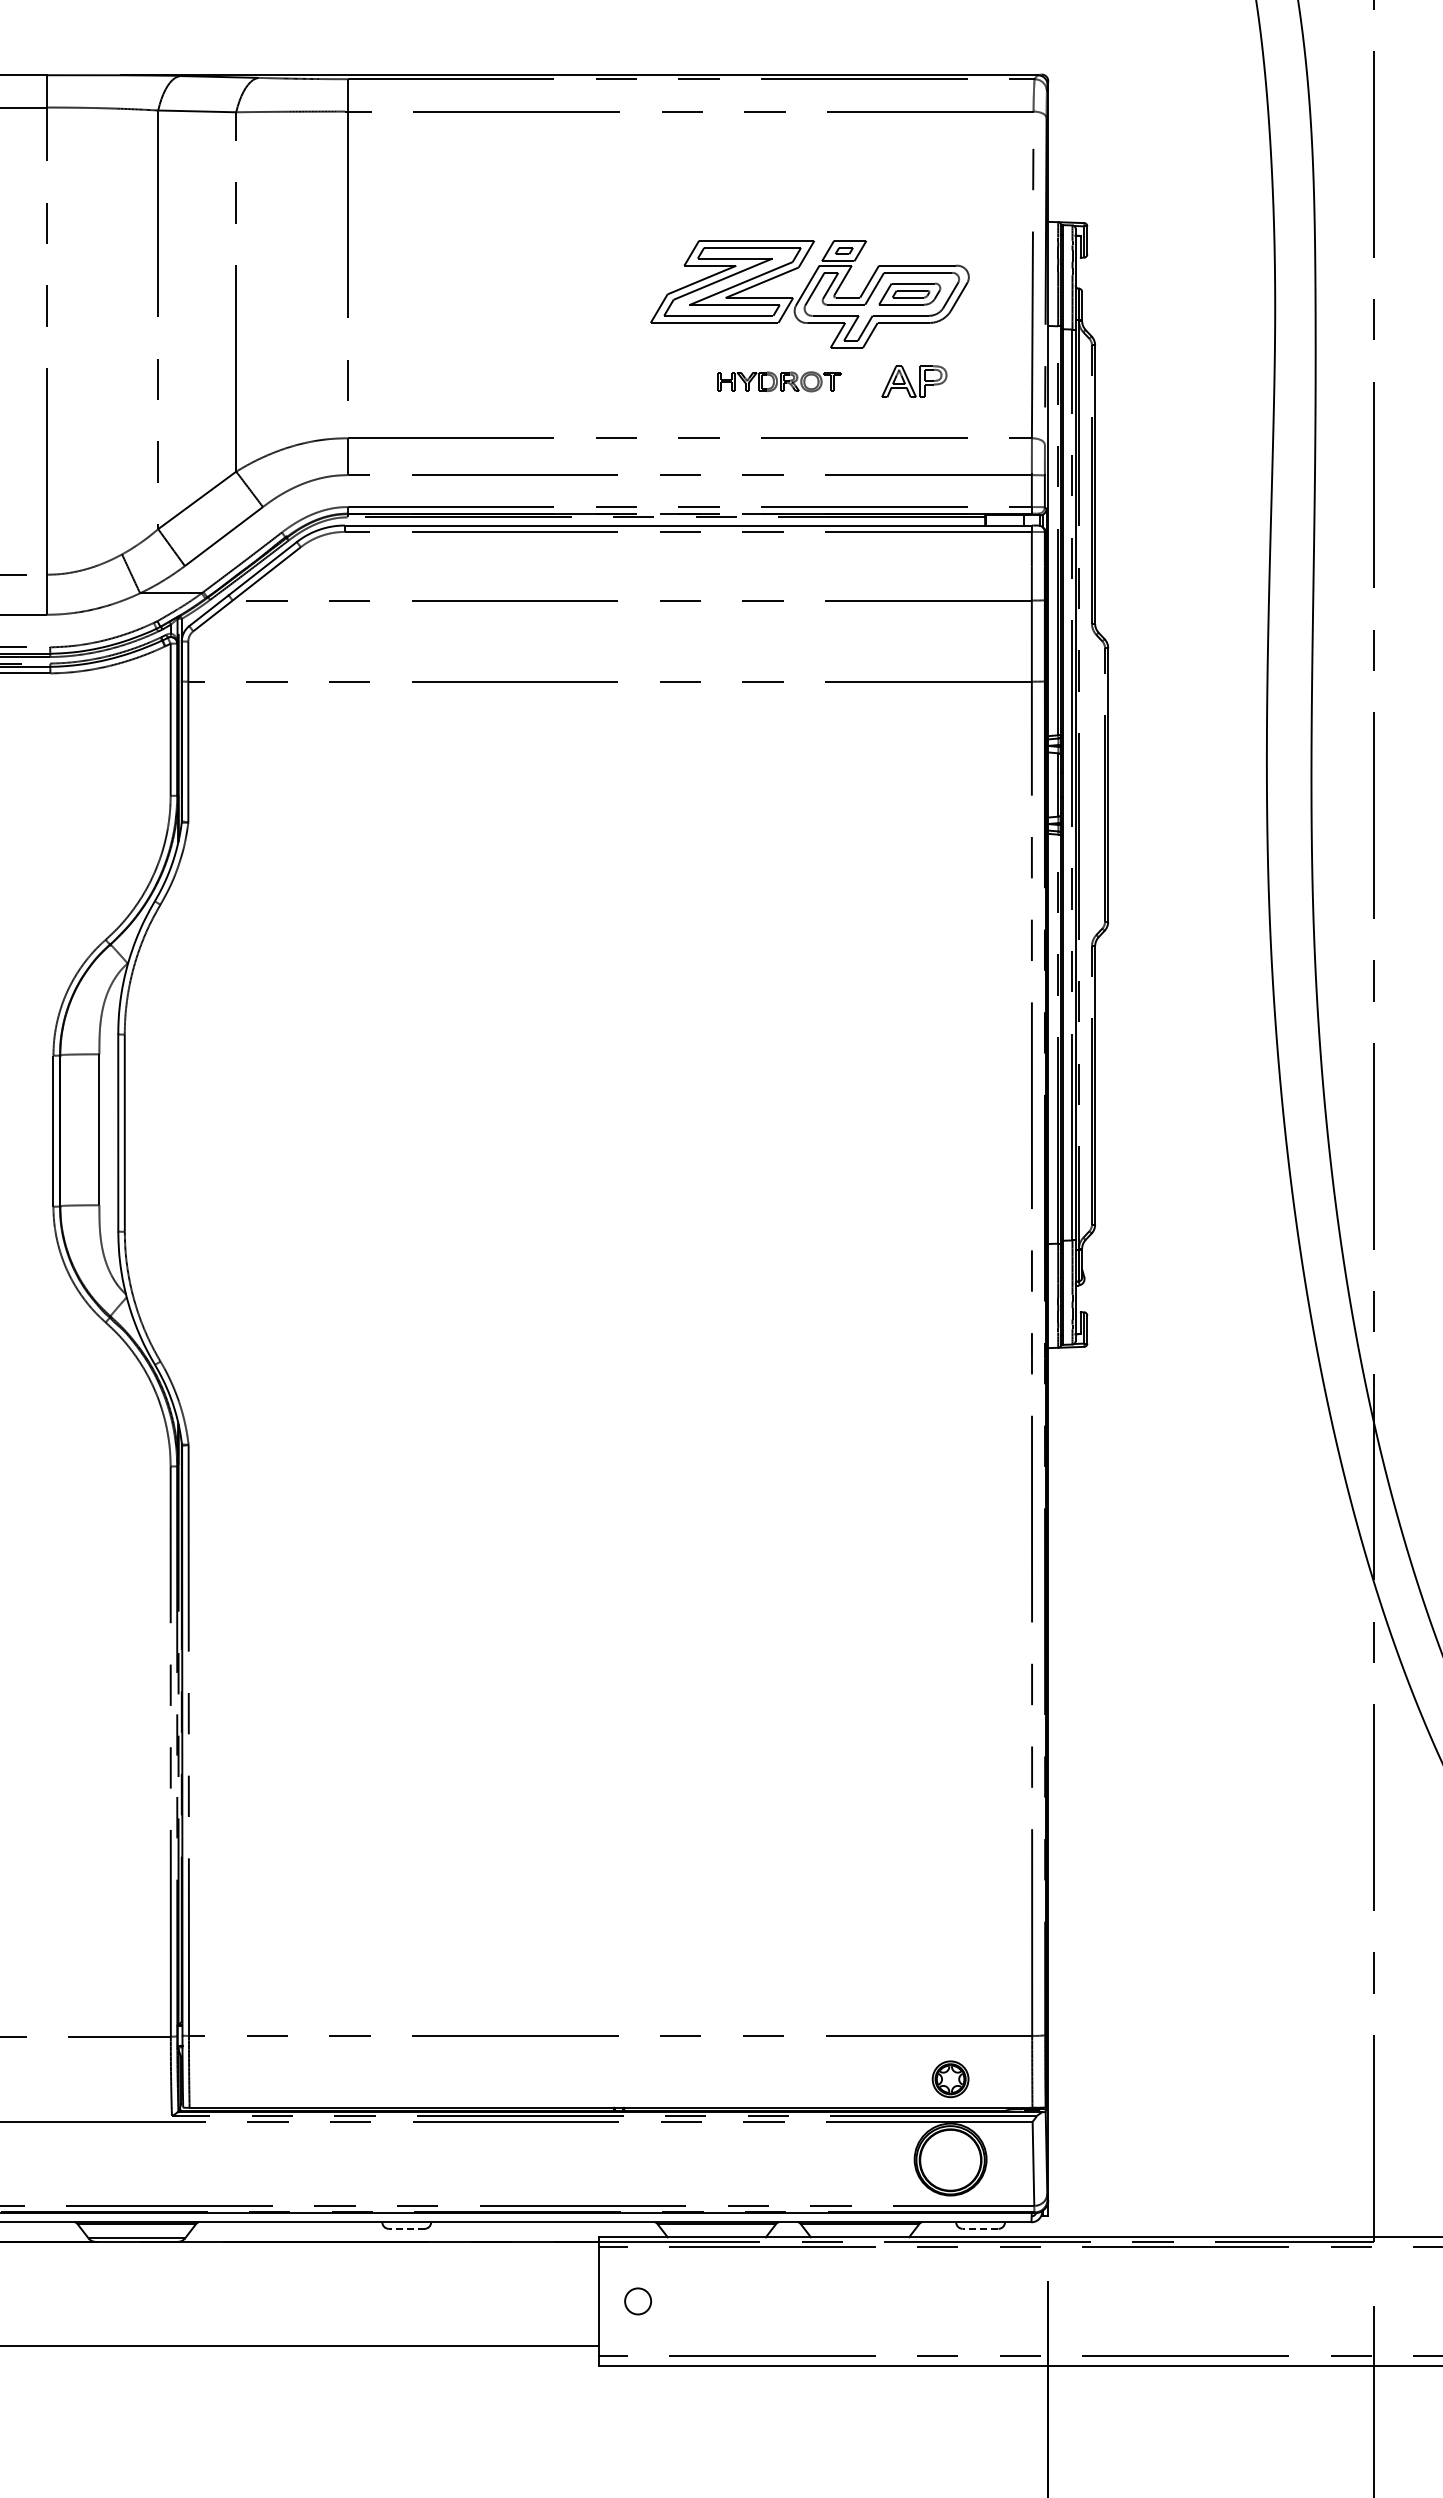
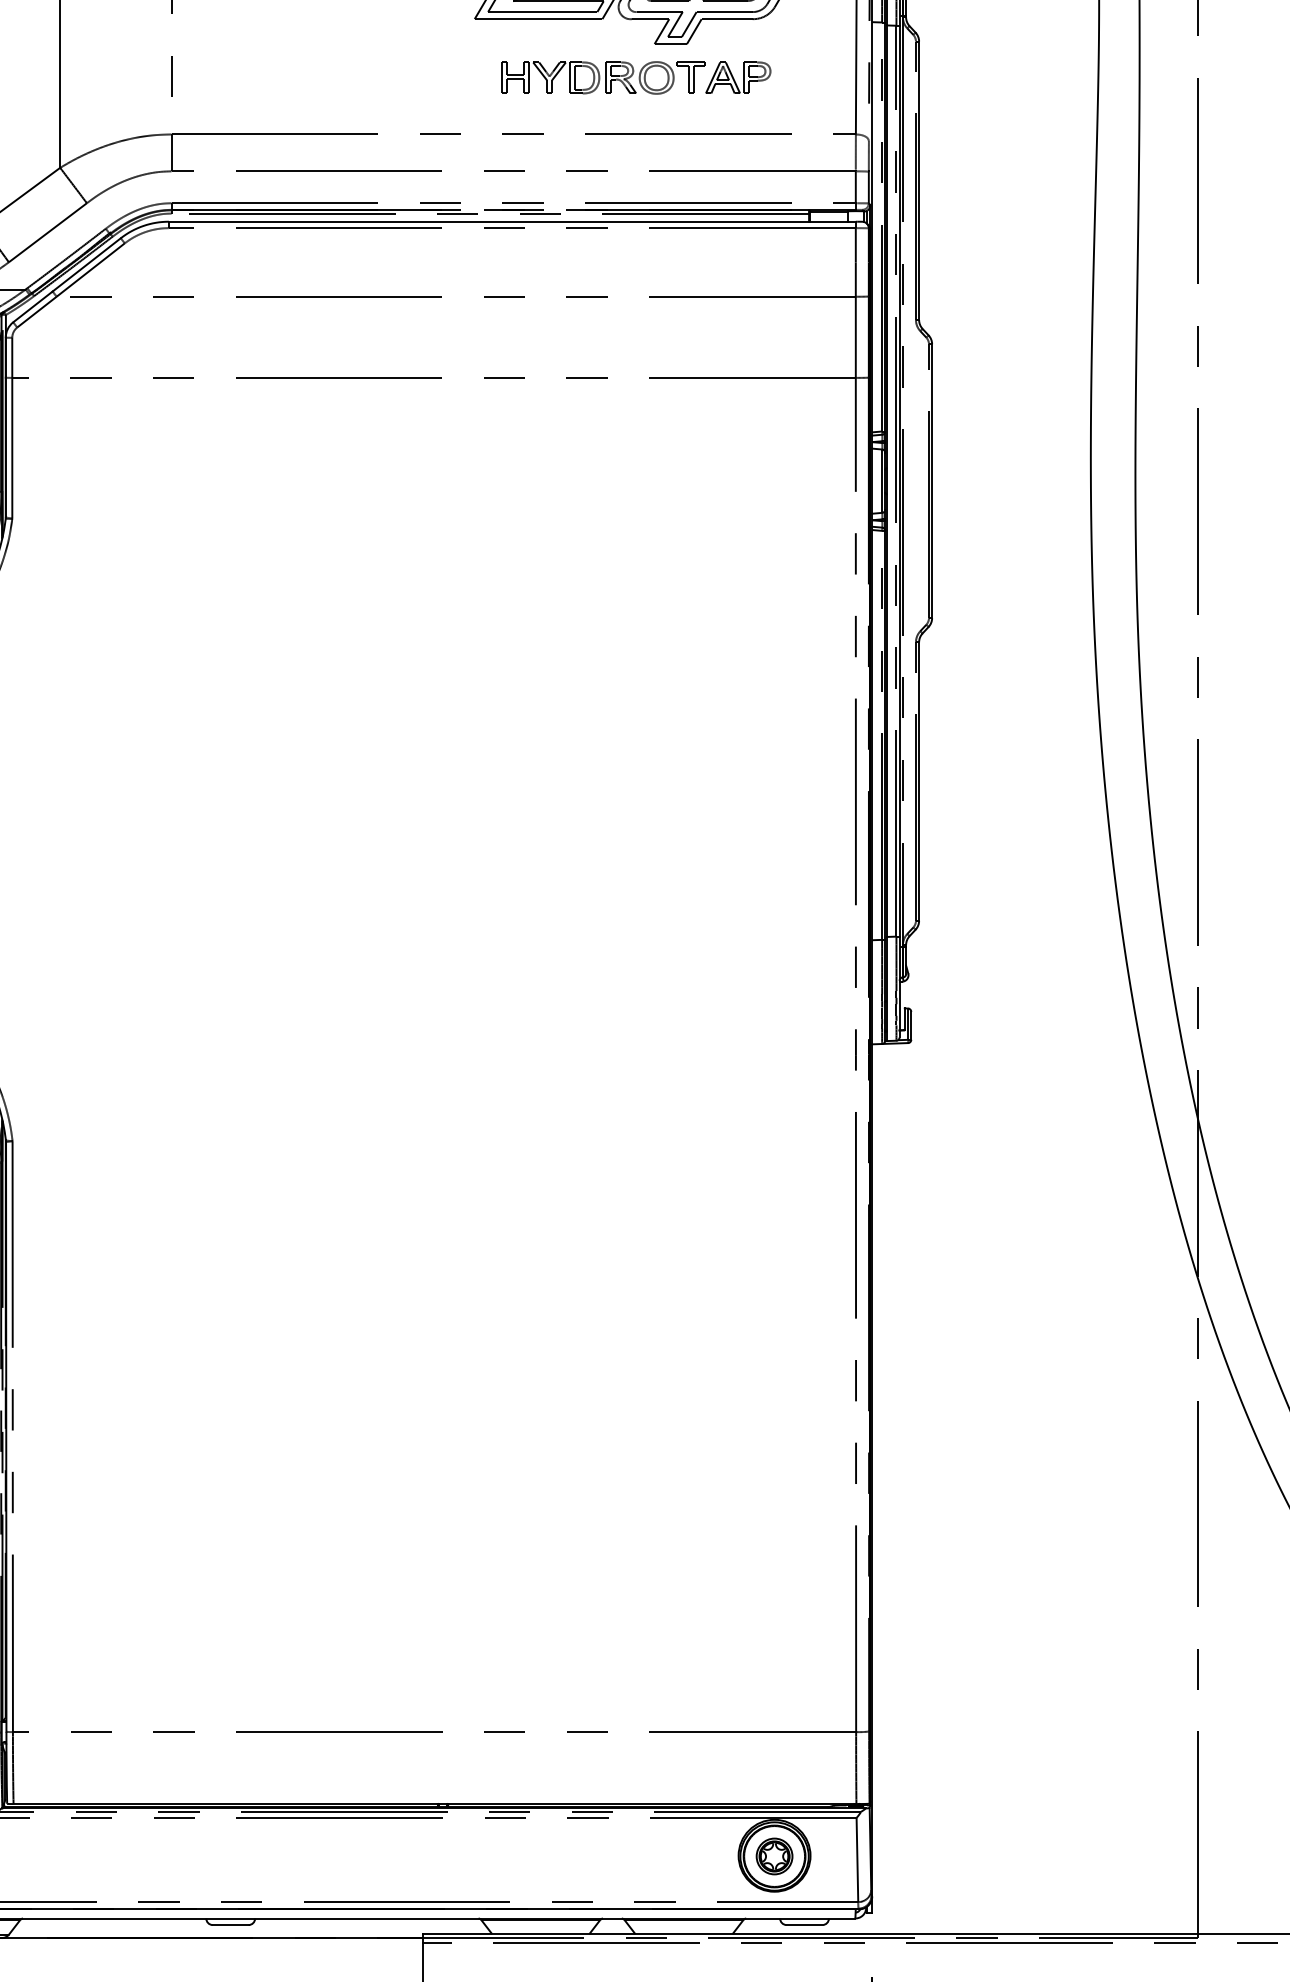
part: (779, 381) -> (603, 77), size x1.67
part: (950, 2079) -> (774, 1856), moved
line: (406, 2228) -> (230, 1924), dashed -> solid
line: (980, 2228) -> (804, 1924), dashed -> solid

